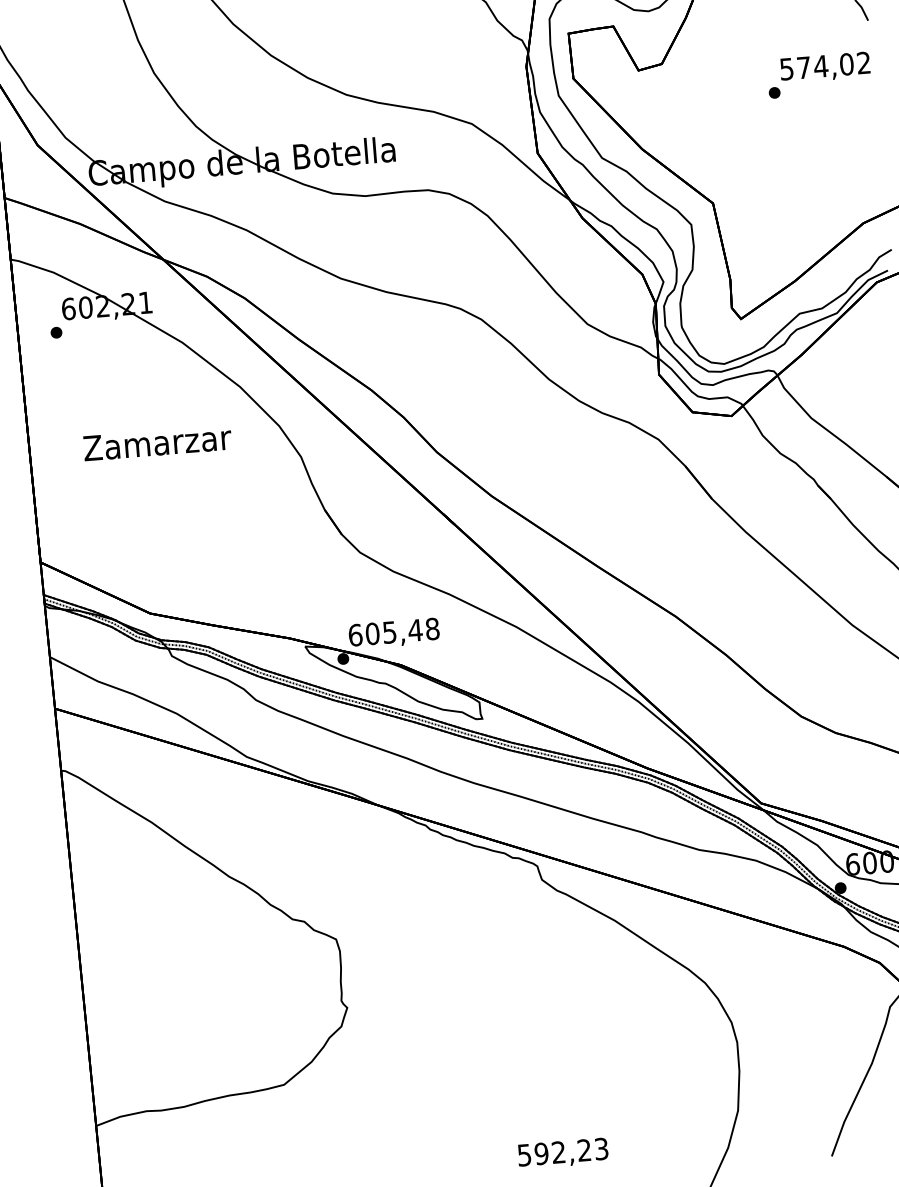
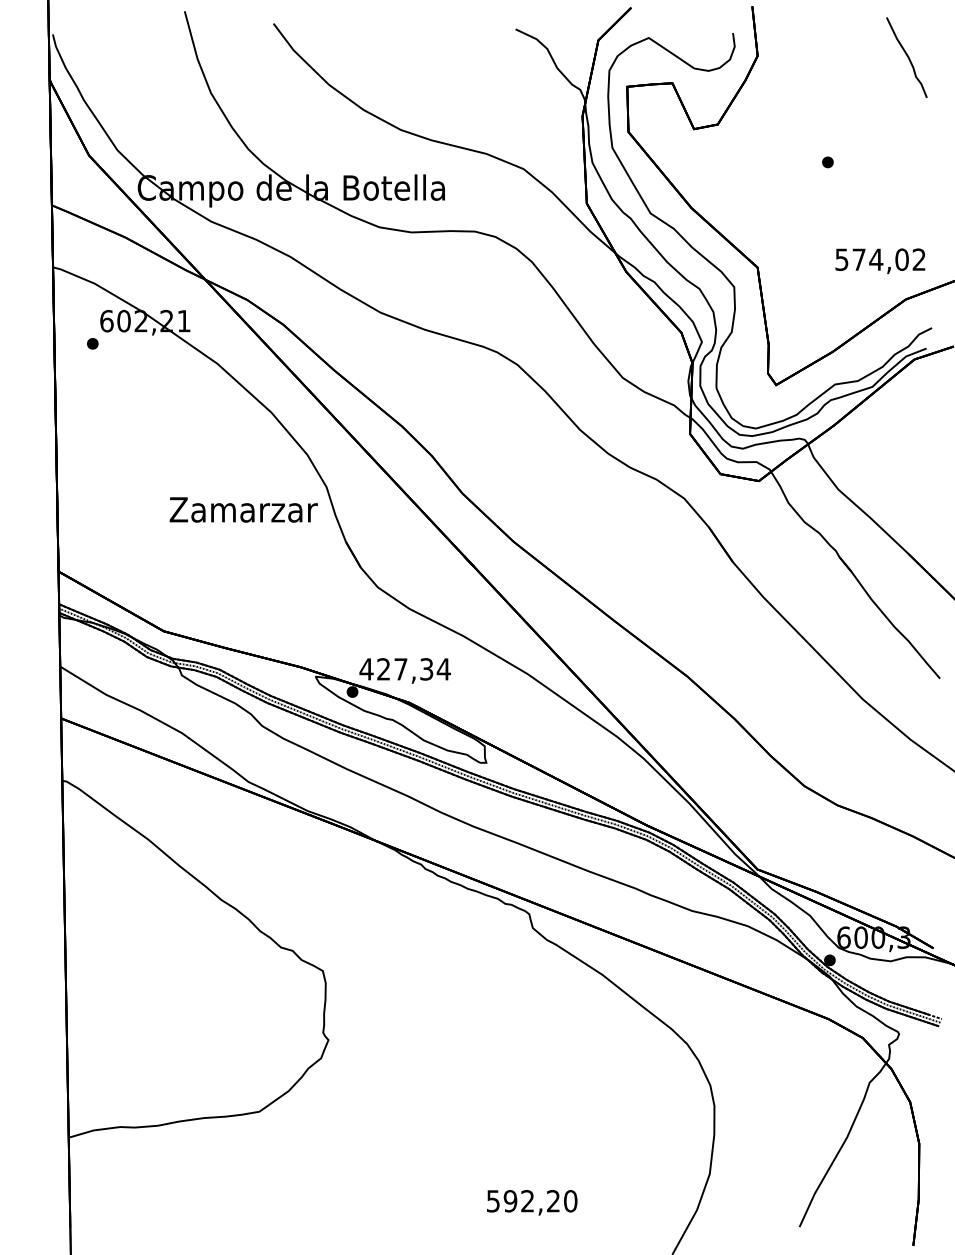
text: (825, 67) -> (880, 261), moved
text: (157, 442) -> (243, 509), moved
text: (393, 632) -> (404, 669), 605,48 -> 427,34
text: (601, 1149) -> (570, 1201), 592,23 -> 592,20

